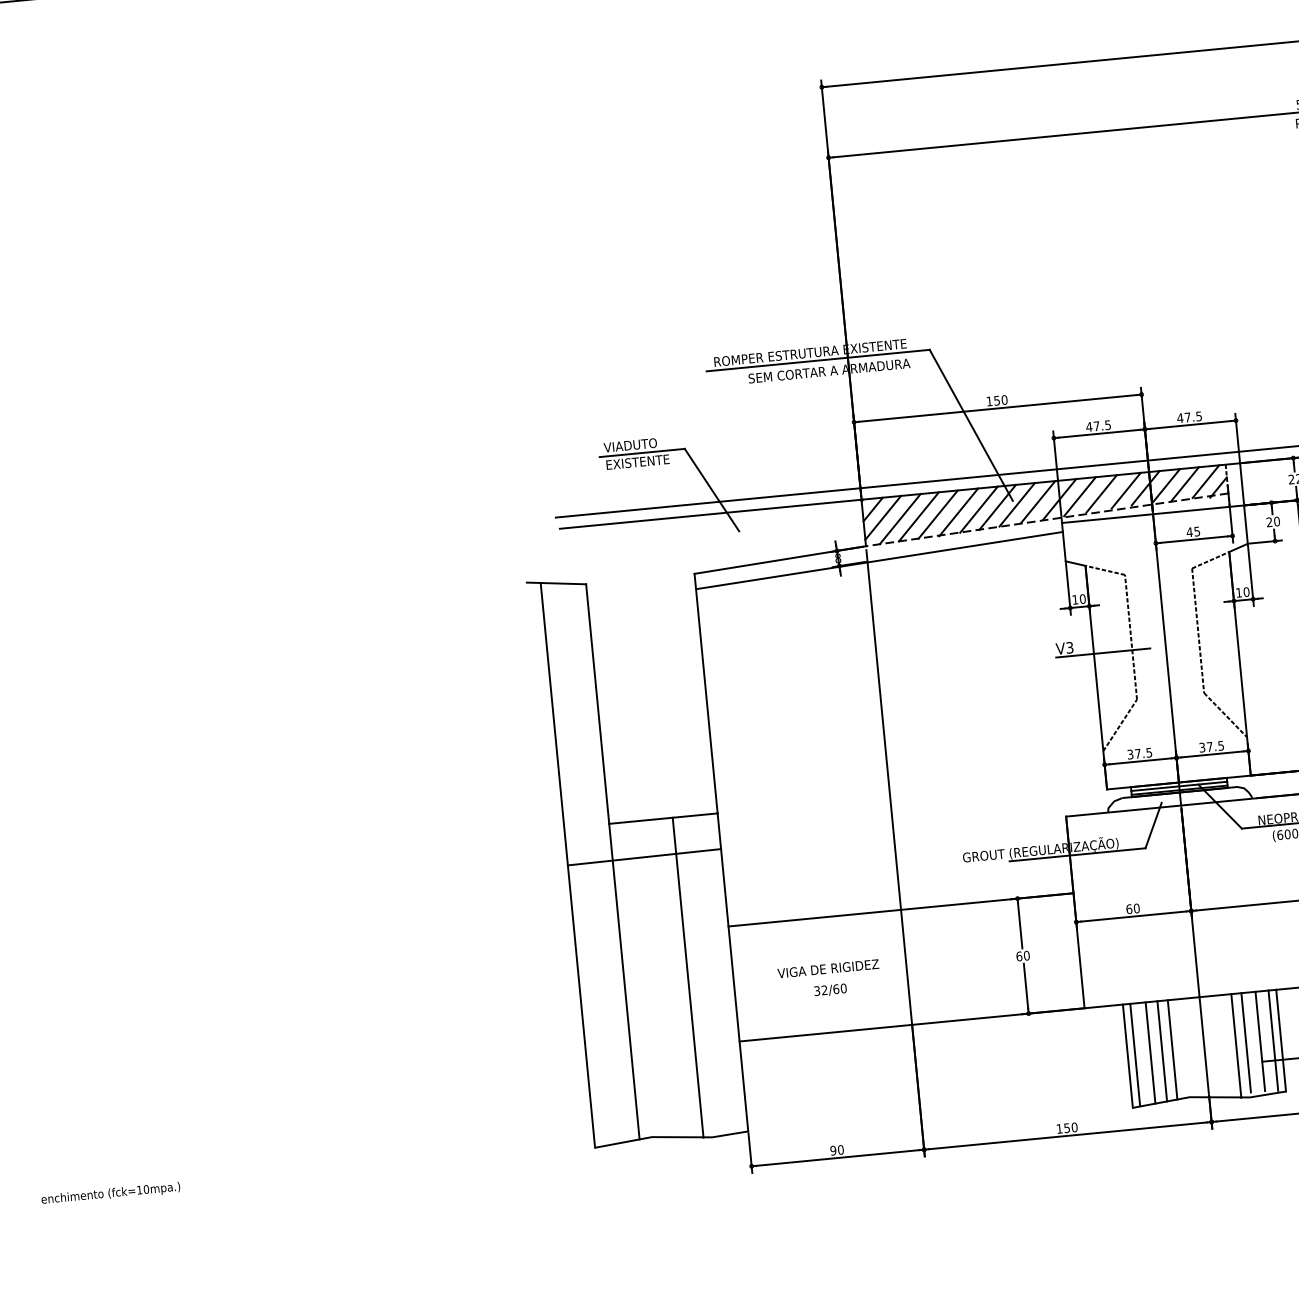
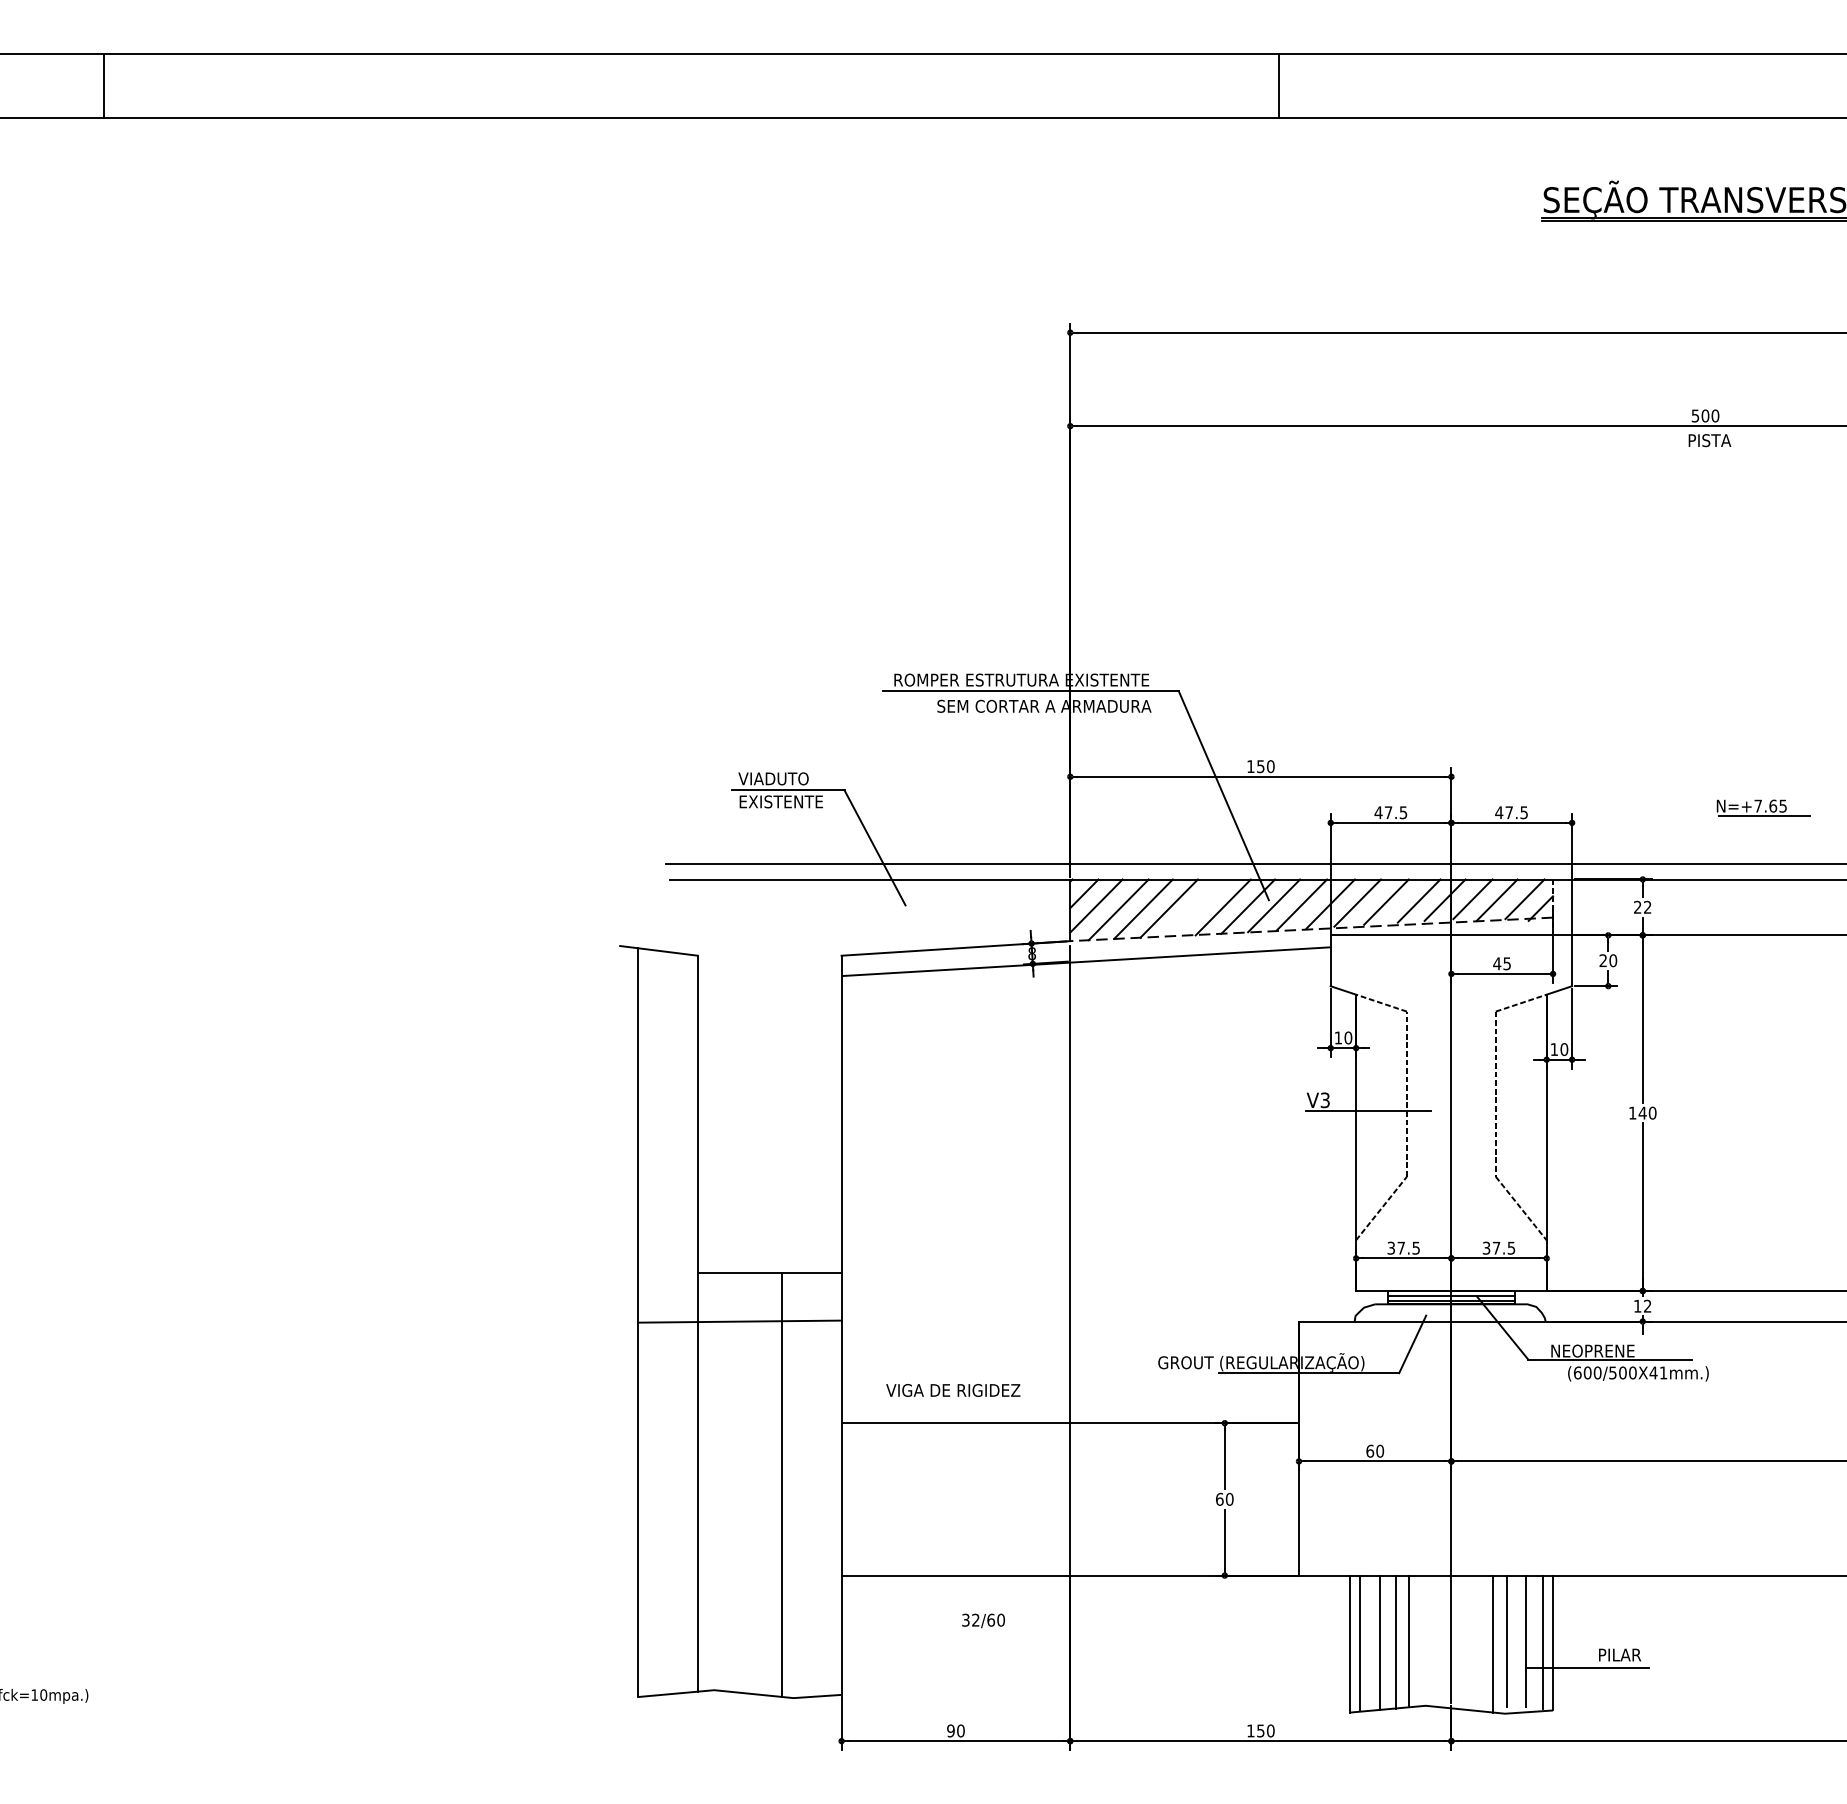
line: (958, 512) -> (1195, 908), removed
text: (828, 968) -> (953, 1390), moved
text: (830, 989) -> (983, 1620), moved

